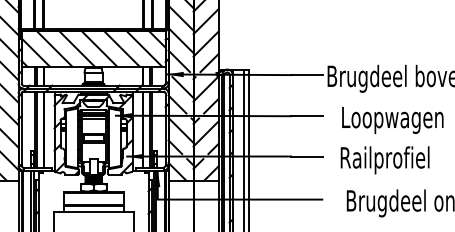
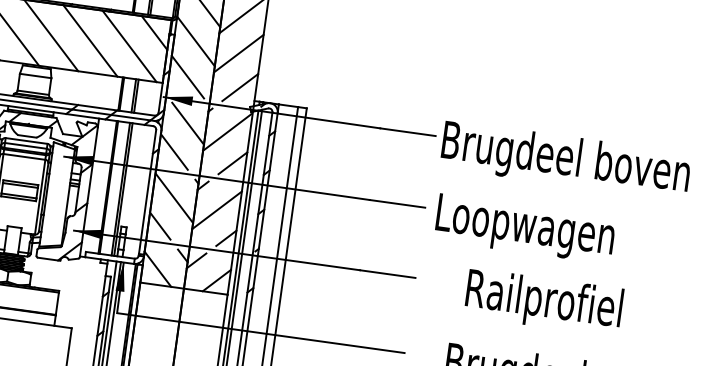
text: (392, 120) -> (524, 229), moved
text: (384, 160) -> (542, 302), moved

